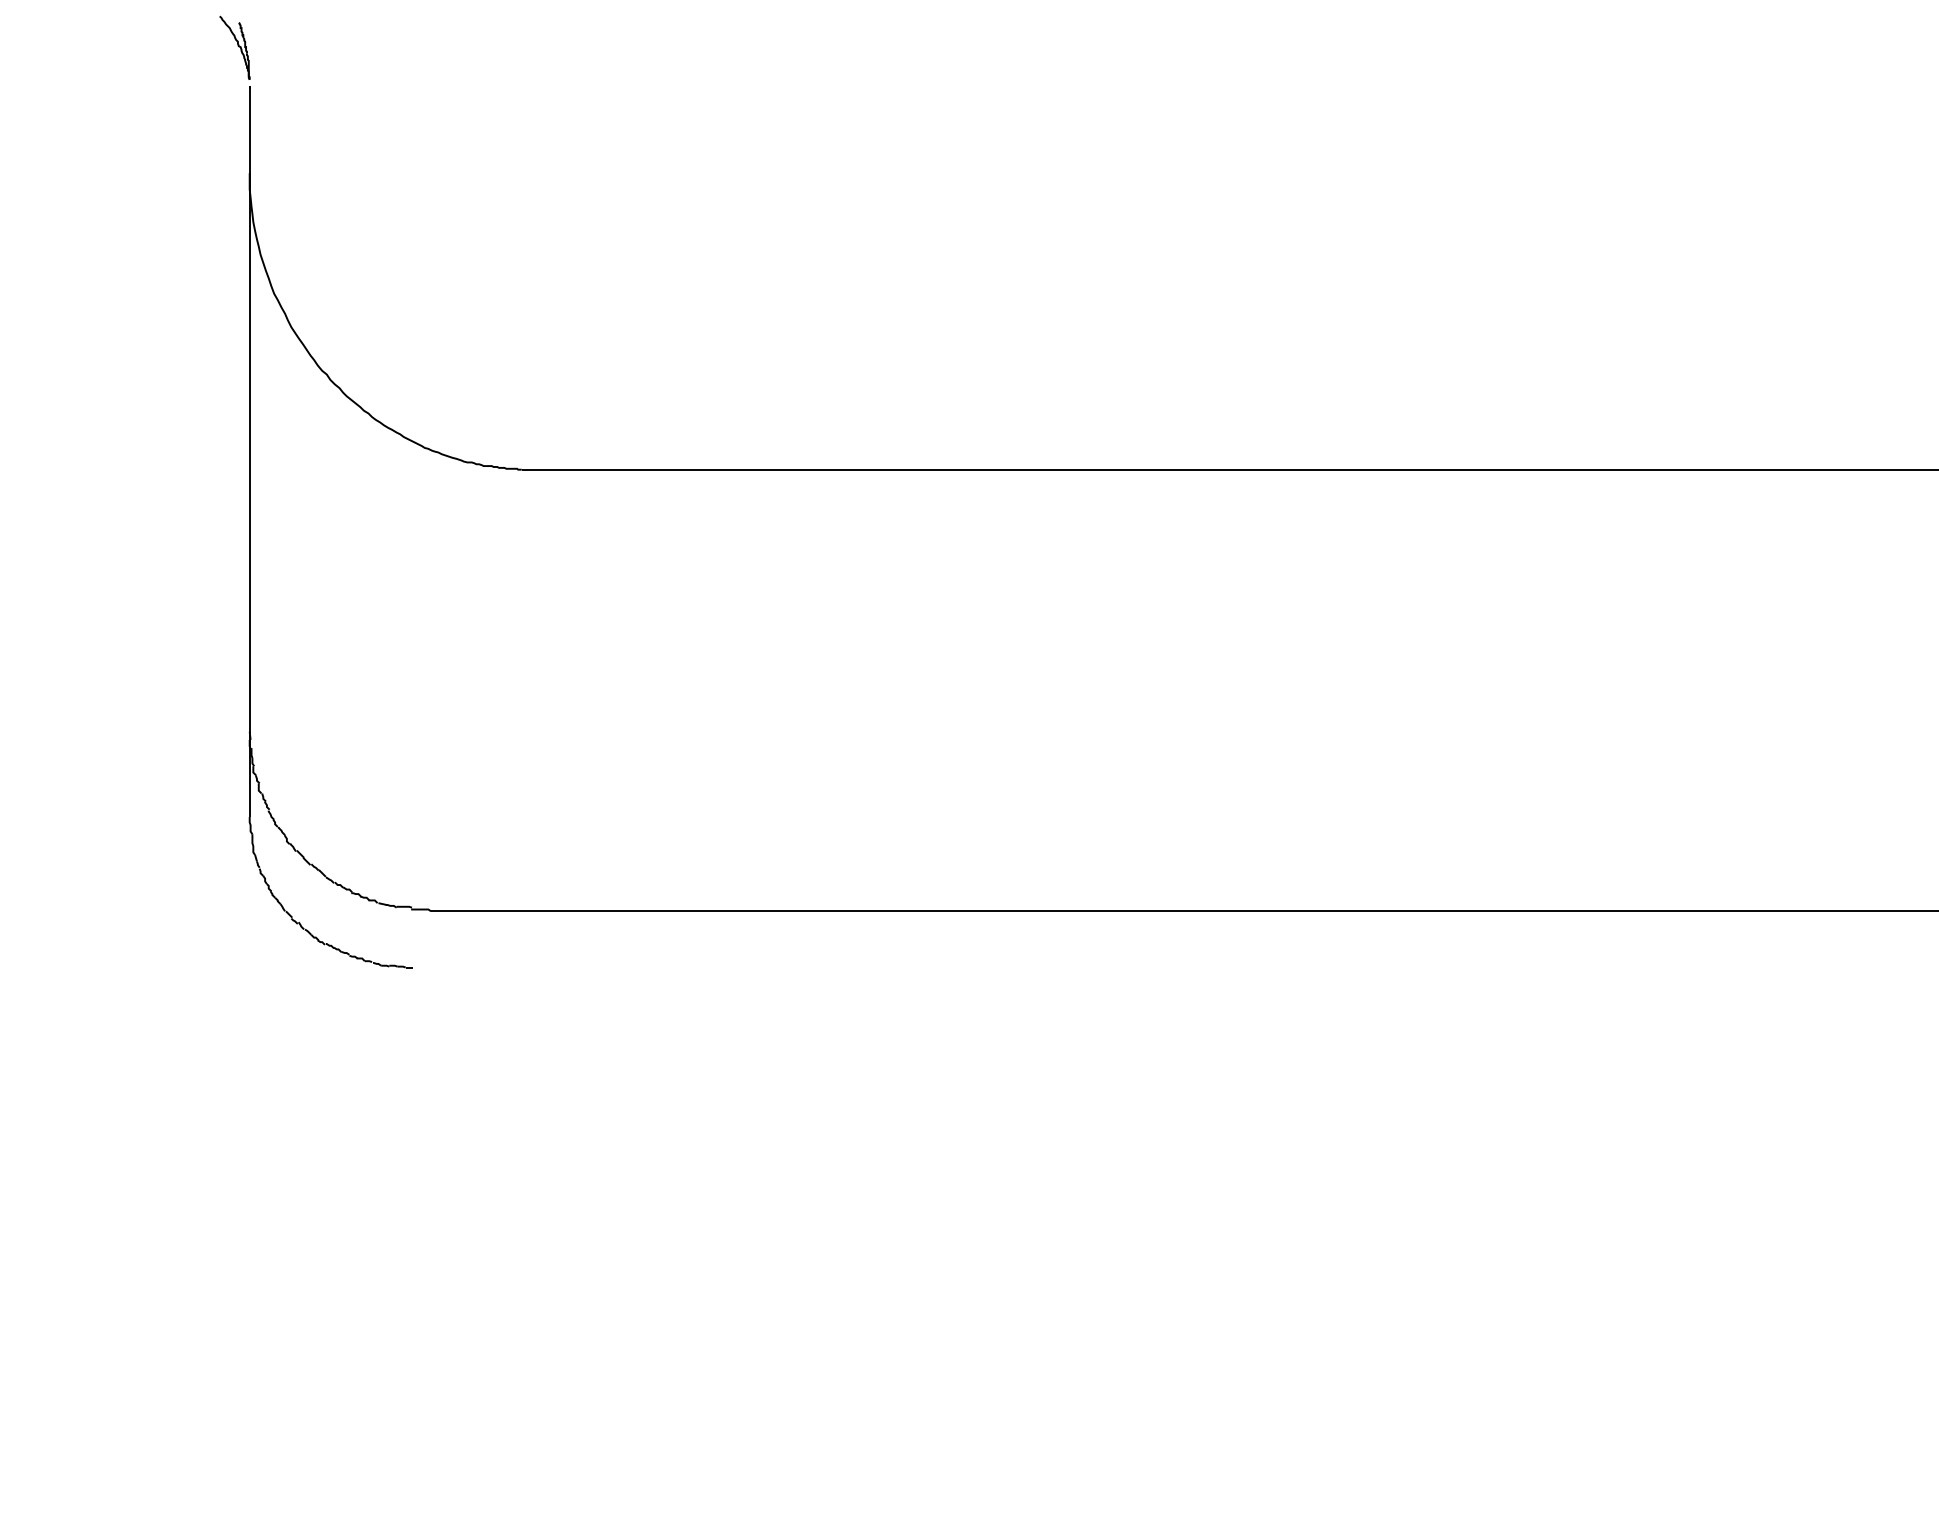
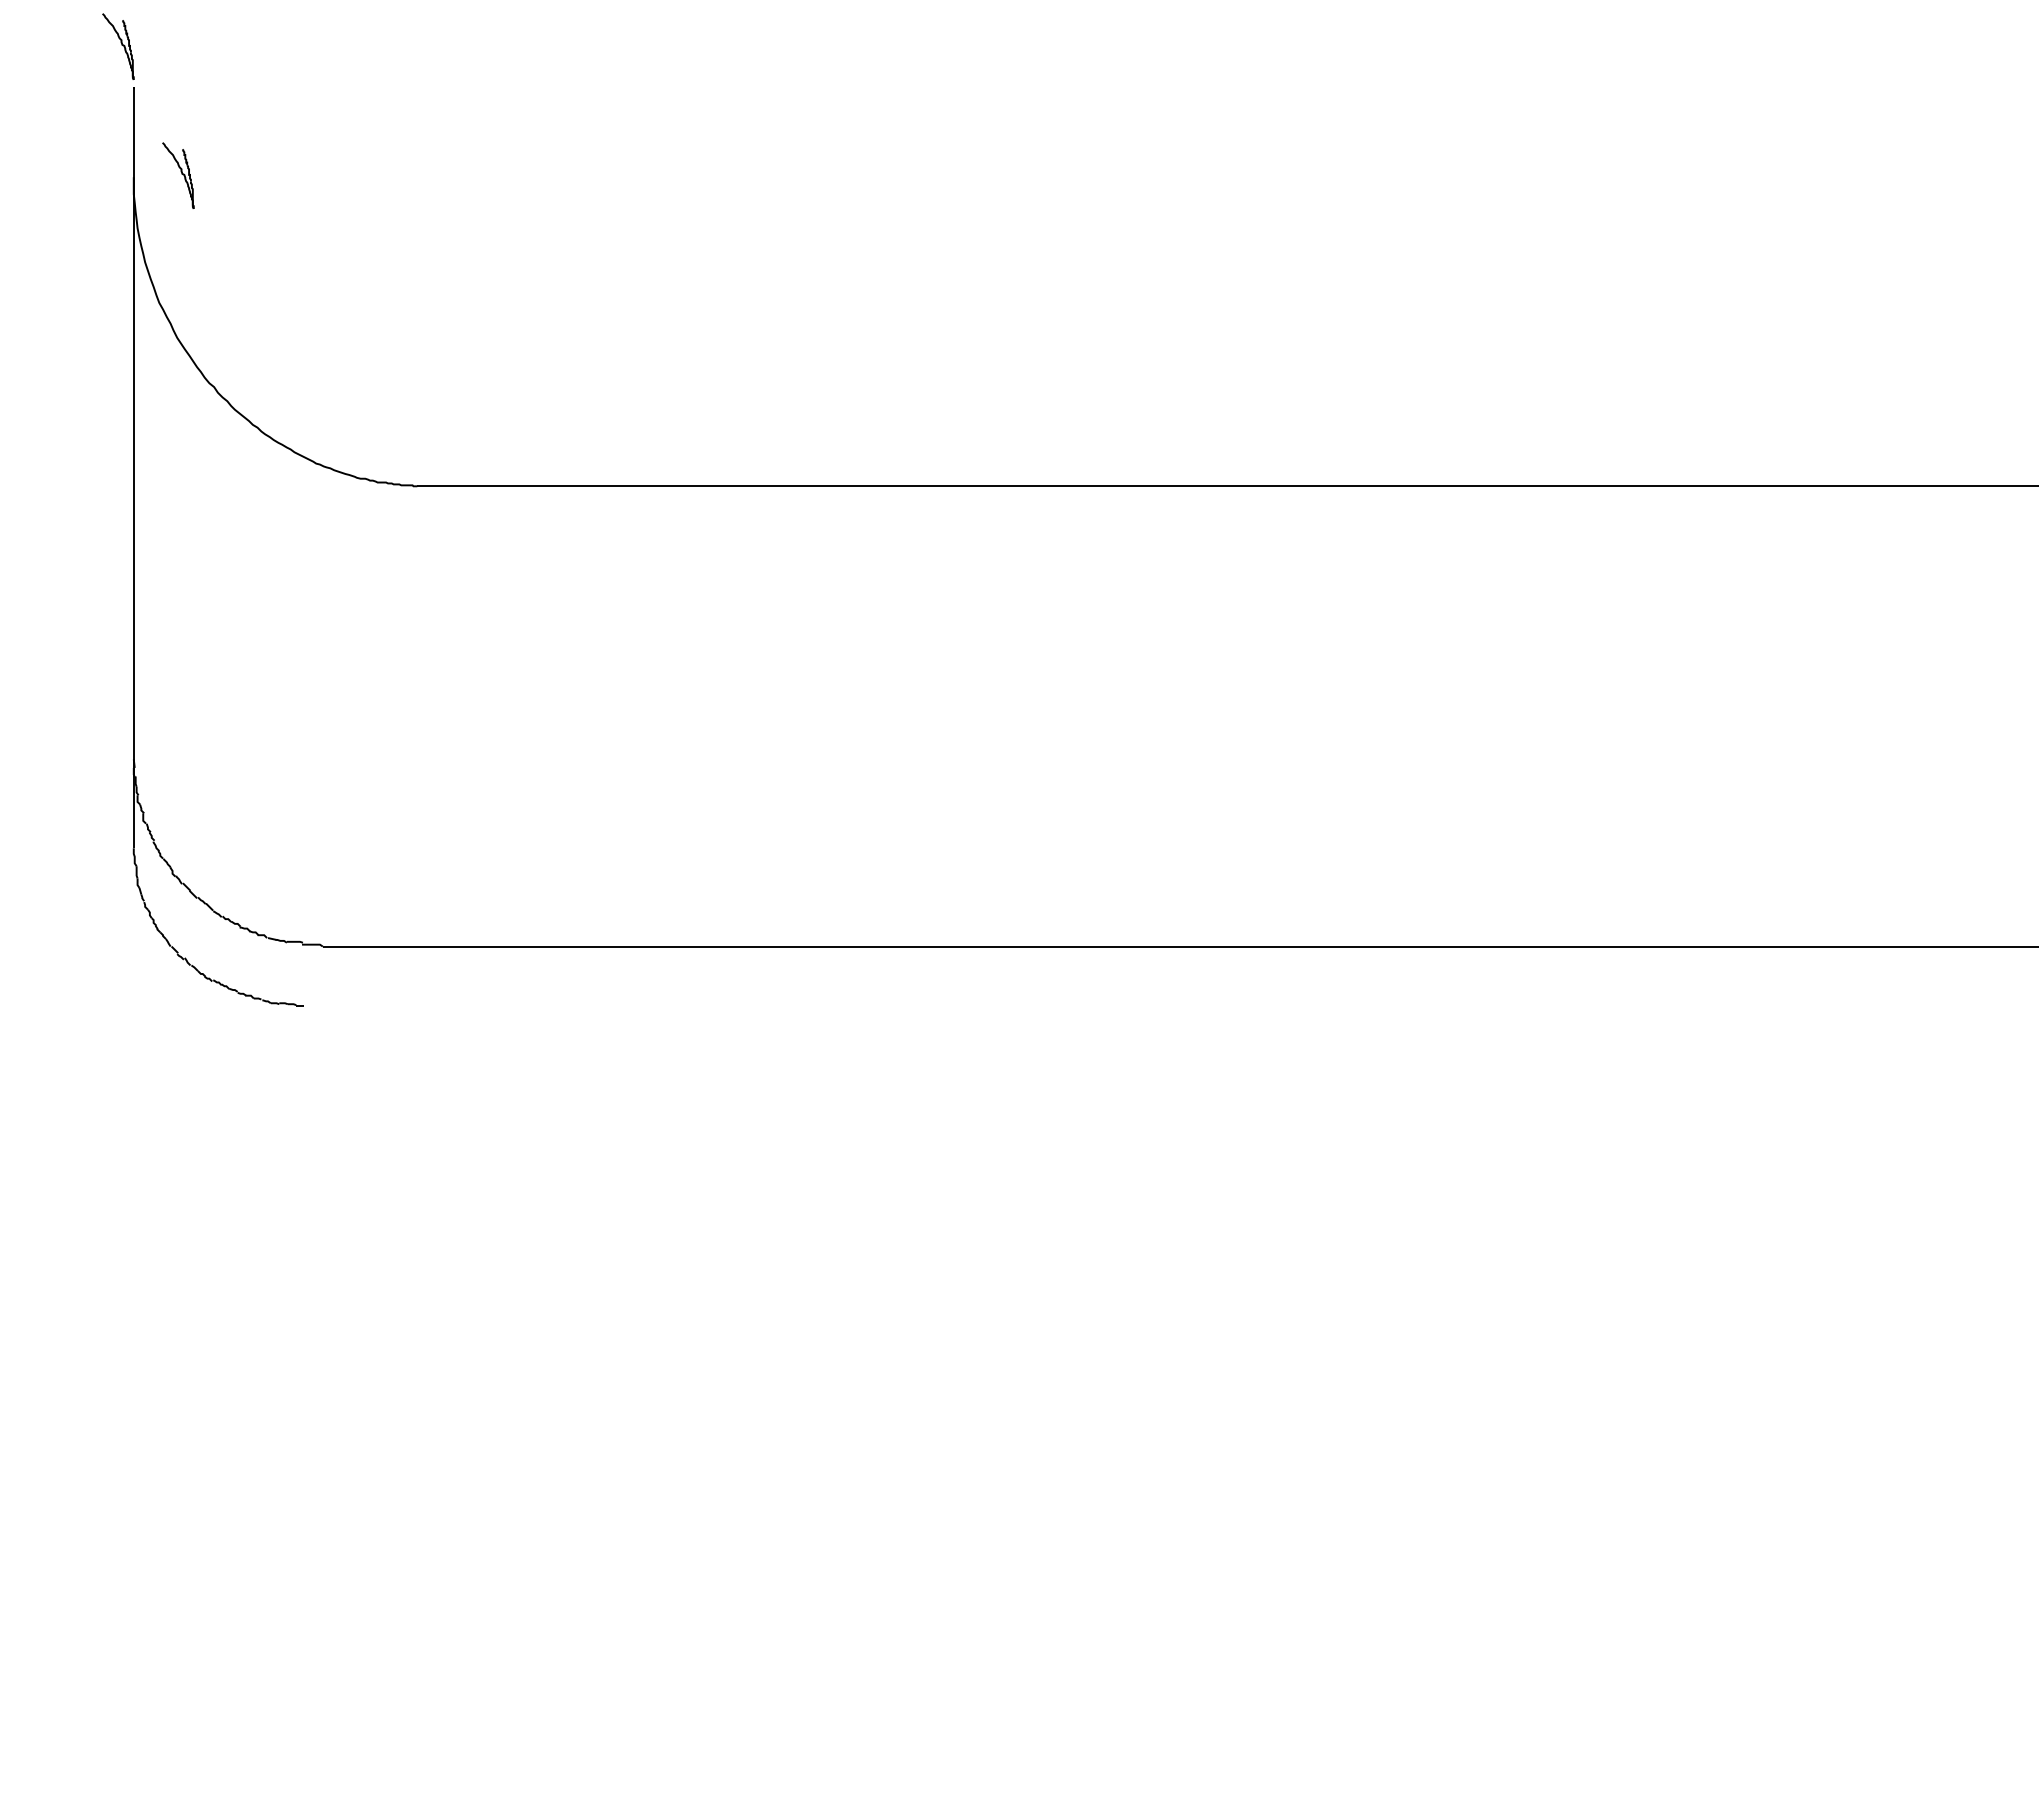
part: (292, 171) -> (178, 175), added

